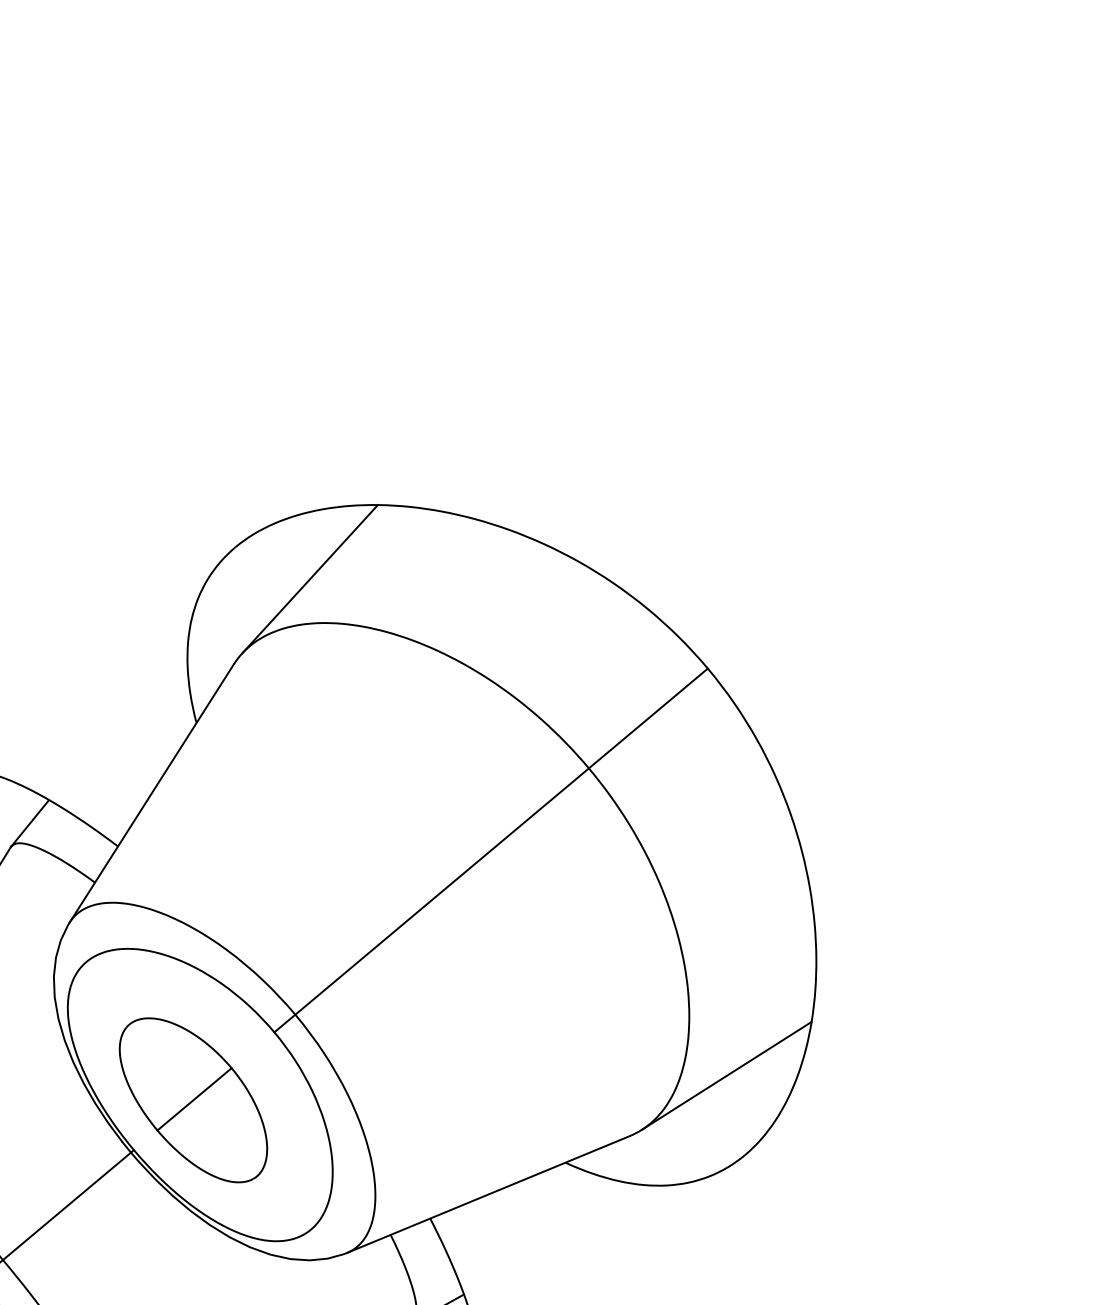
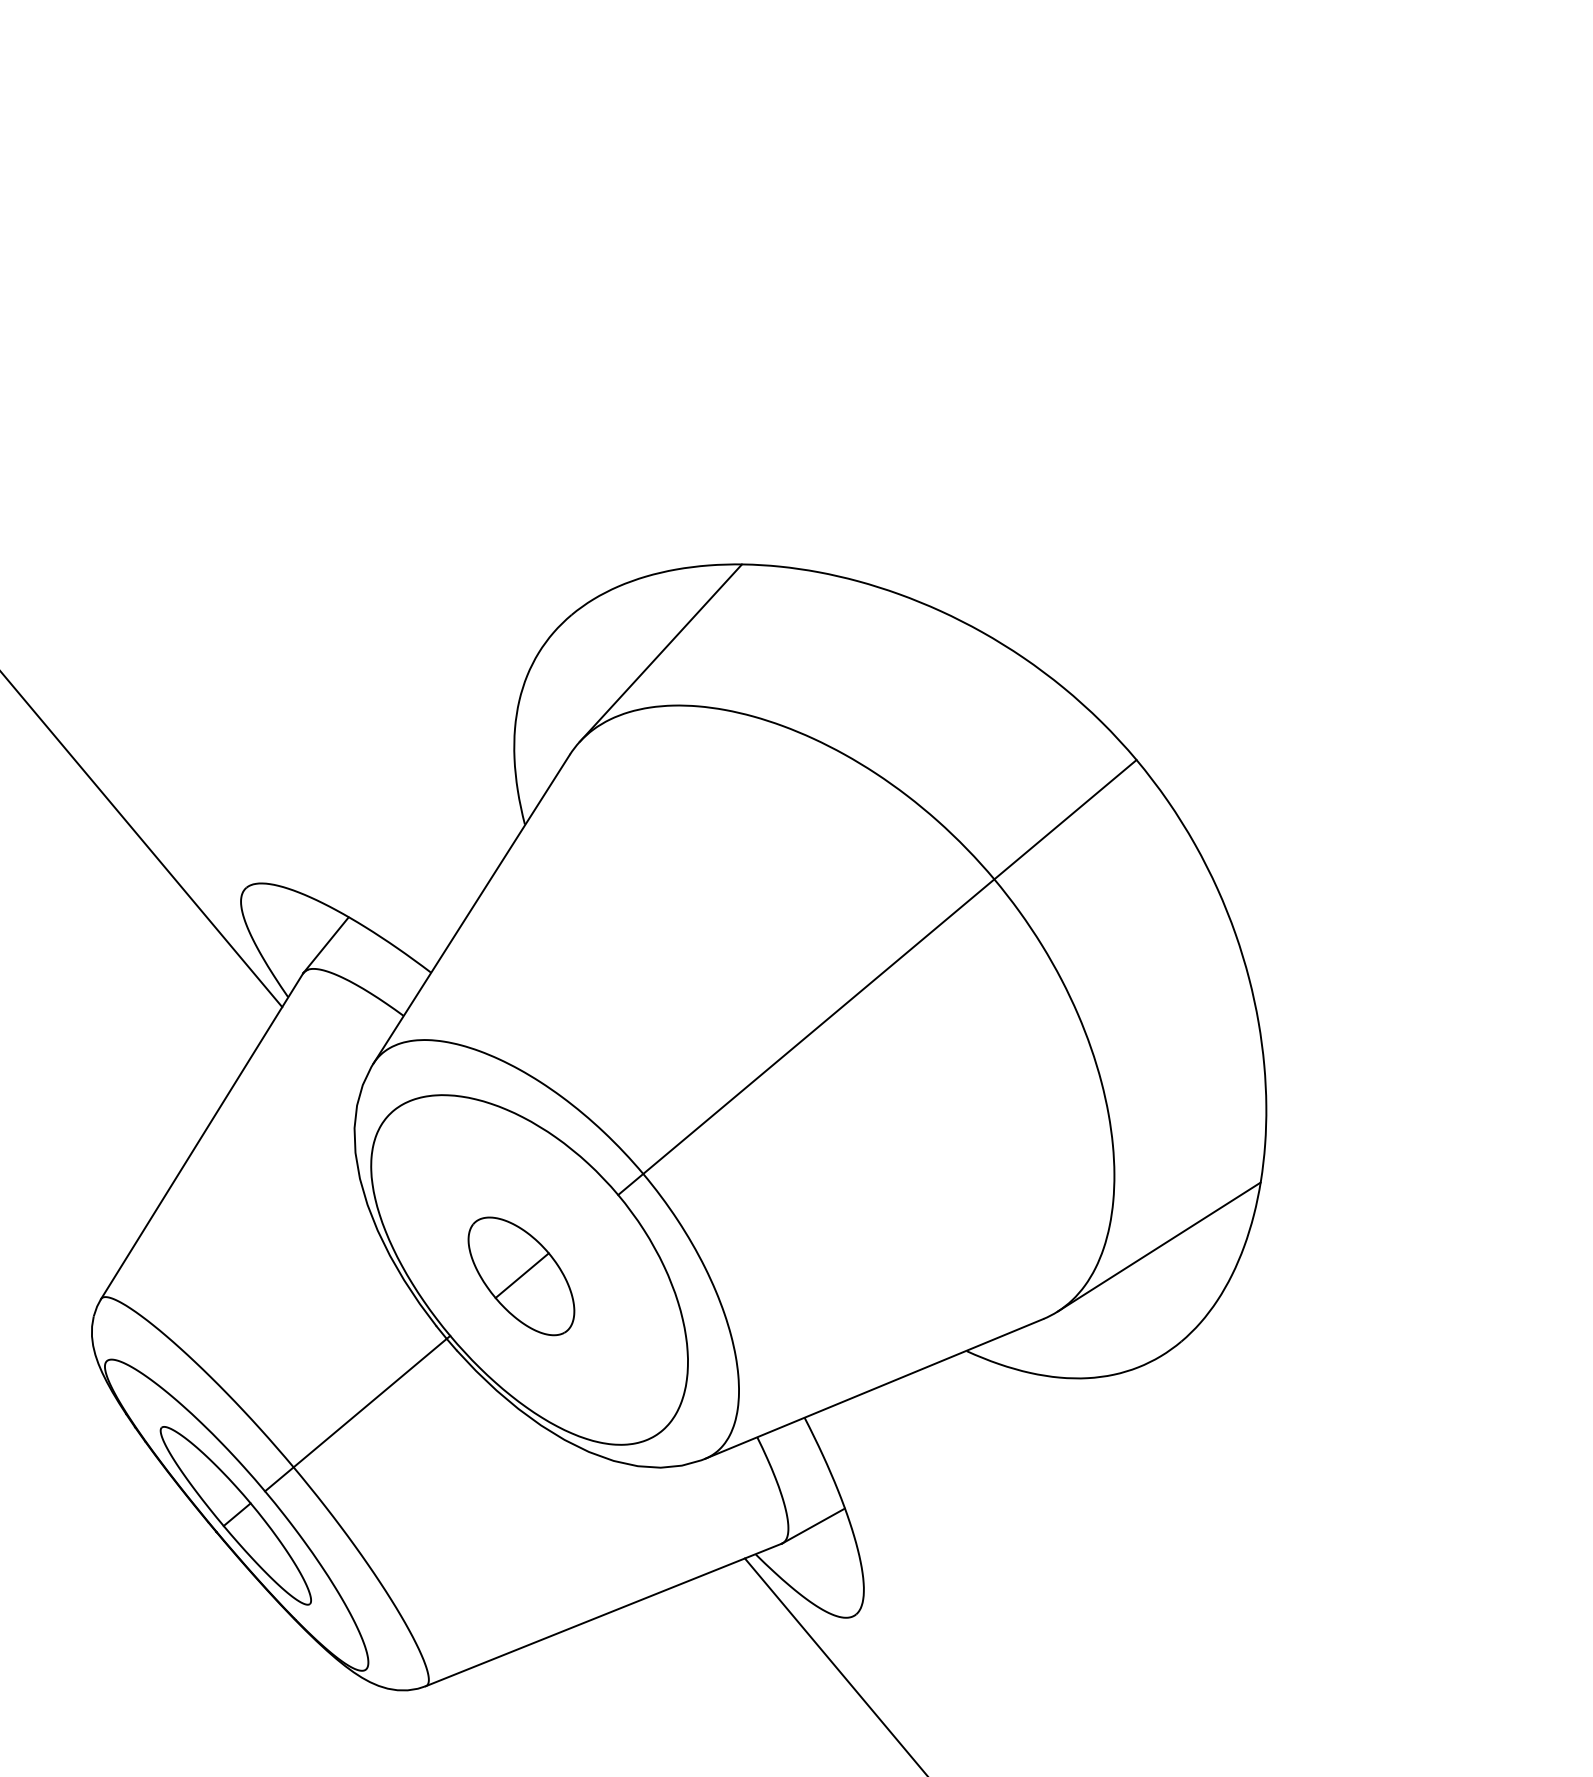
part: (193, 1100) -> (521, 1276), size x0.6

